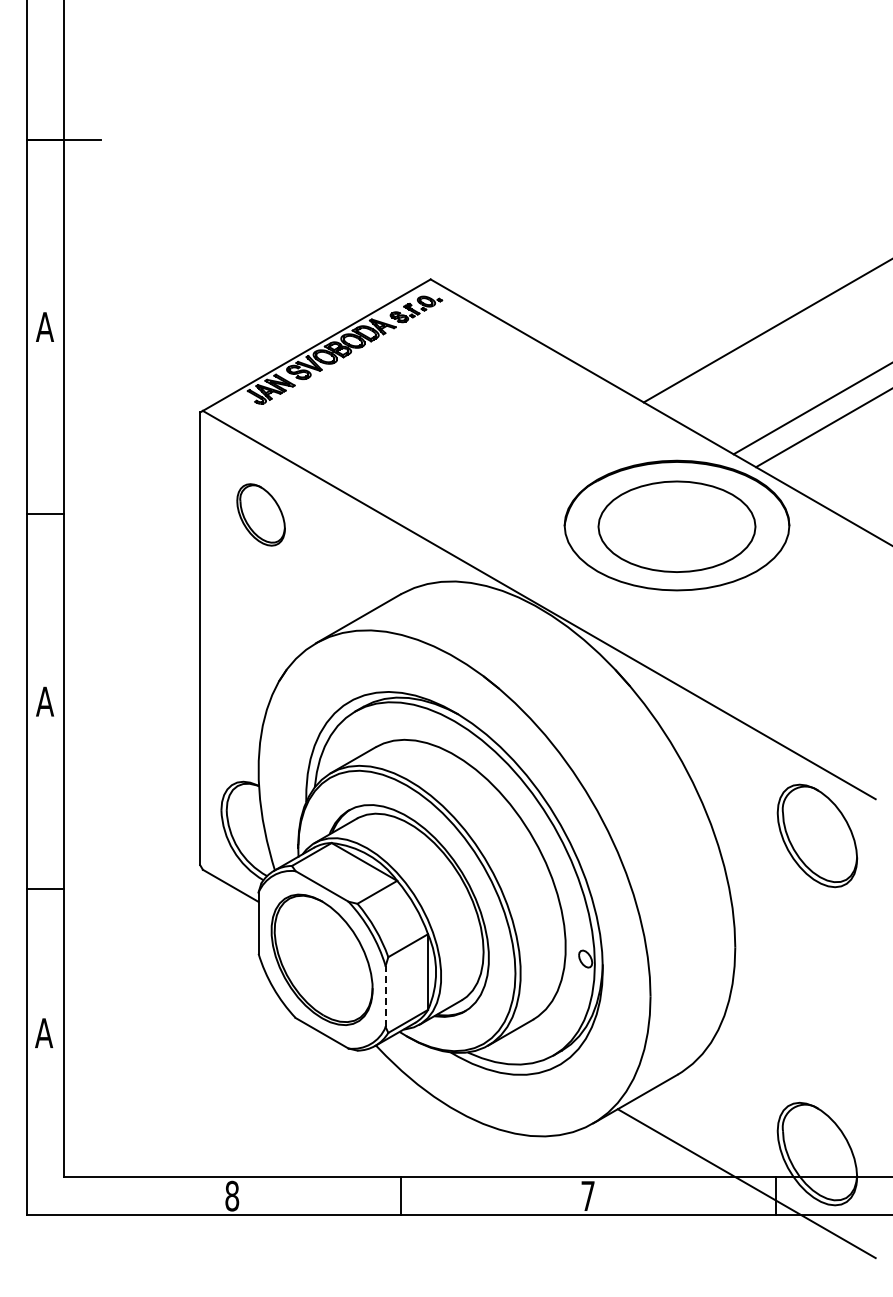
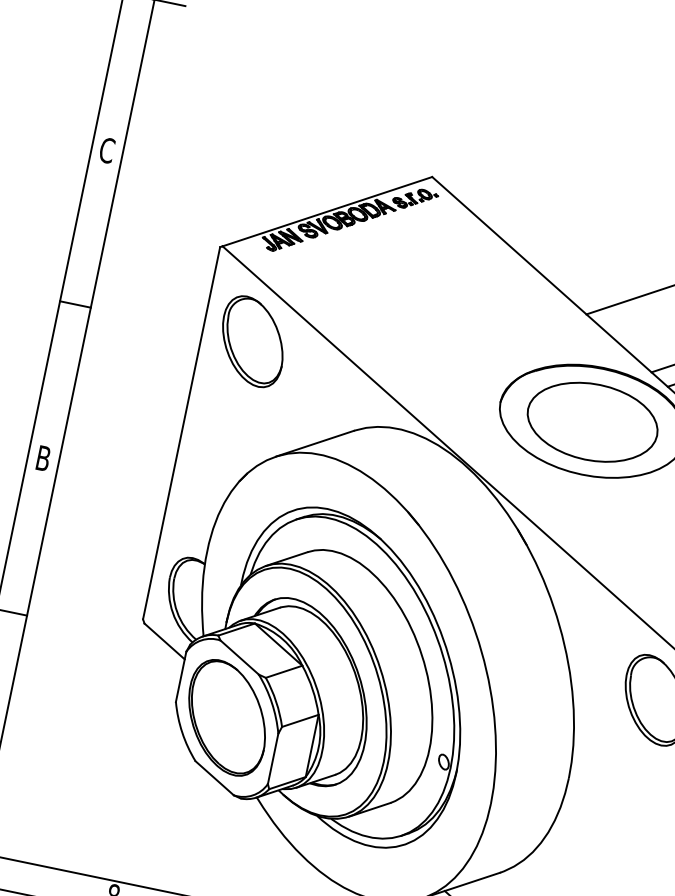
text: (44, 326) -> (106, 149), A -> C
part: (260, 514) -> (252, 341), size x1.67
text: (45, 701) -> (43, 458), A -> B
line: (385, 996) -> (273, 758), dashed -> solid

